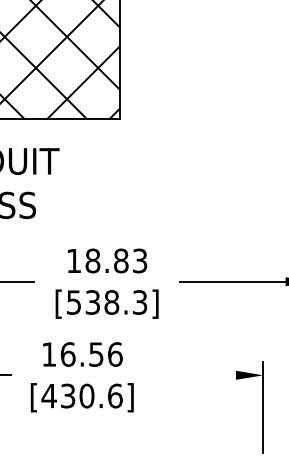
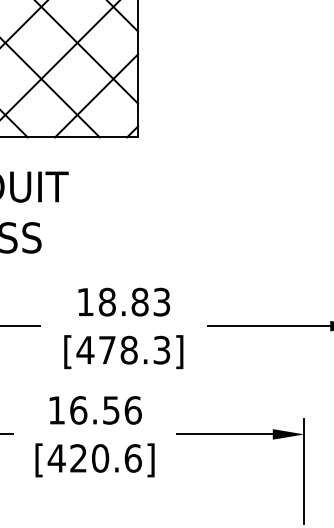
text: (82, 302) -> (95, 350), [538.3] -> [478.3]
line: (194, 375) -> (224, 434), added
text: (68, 395) -> (79, 457), [430.6] -> [420.6]

